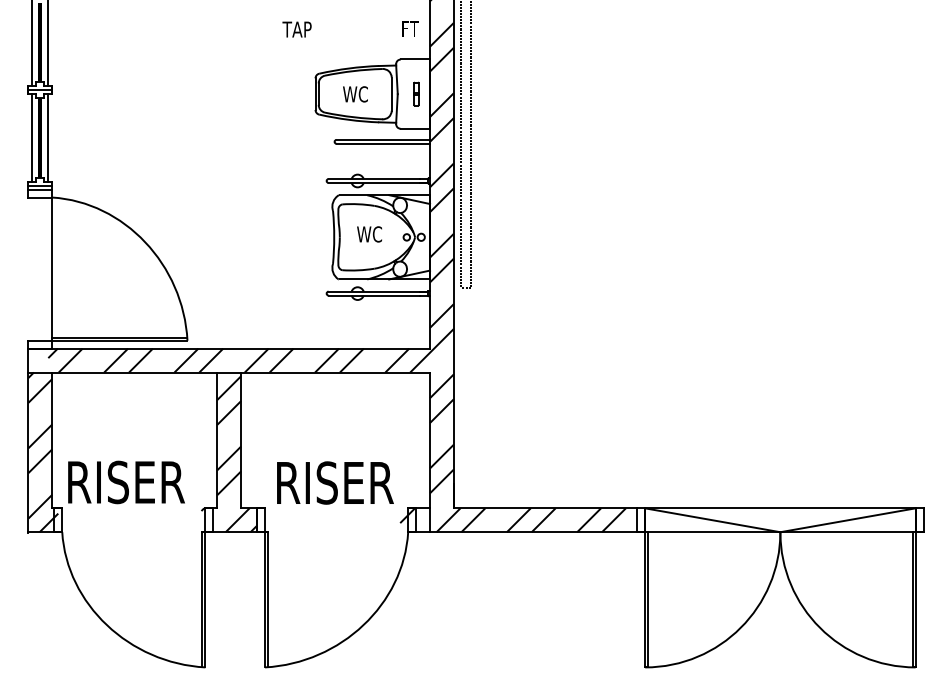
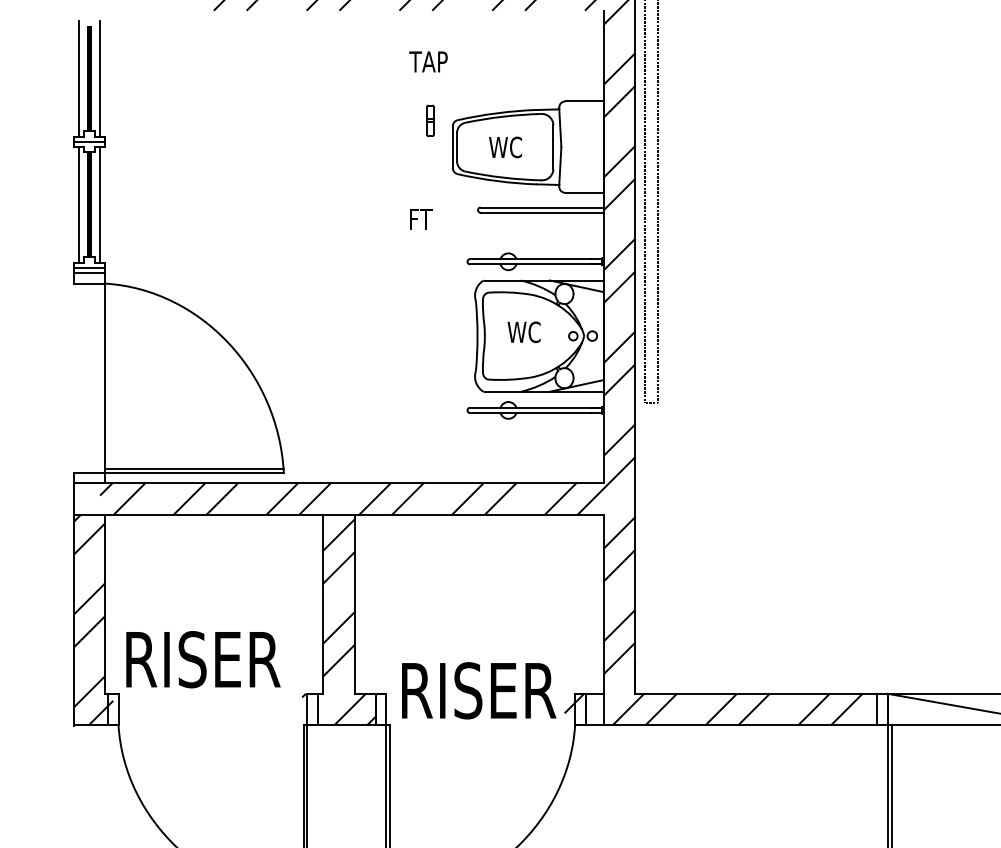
text: (410, 28) -> (421, 218), moved
part: (416, 93) -> (430, 119), moved
text: (335, 482) -> (479, 690), moved

